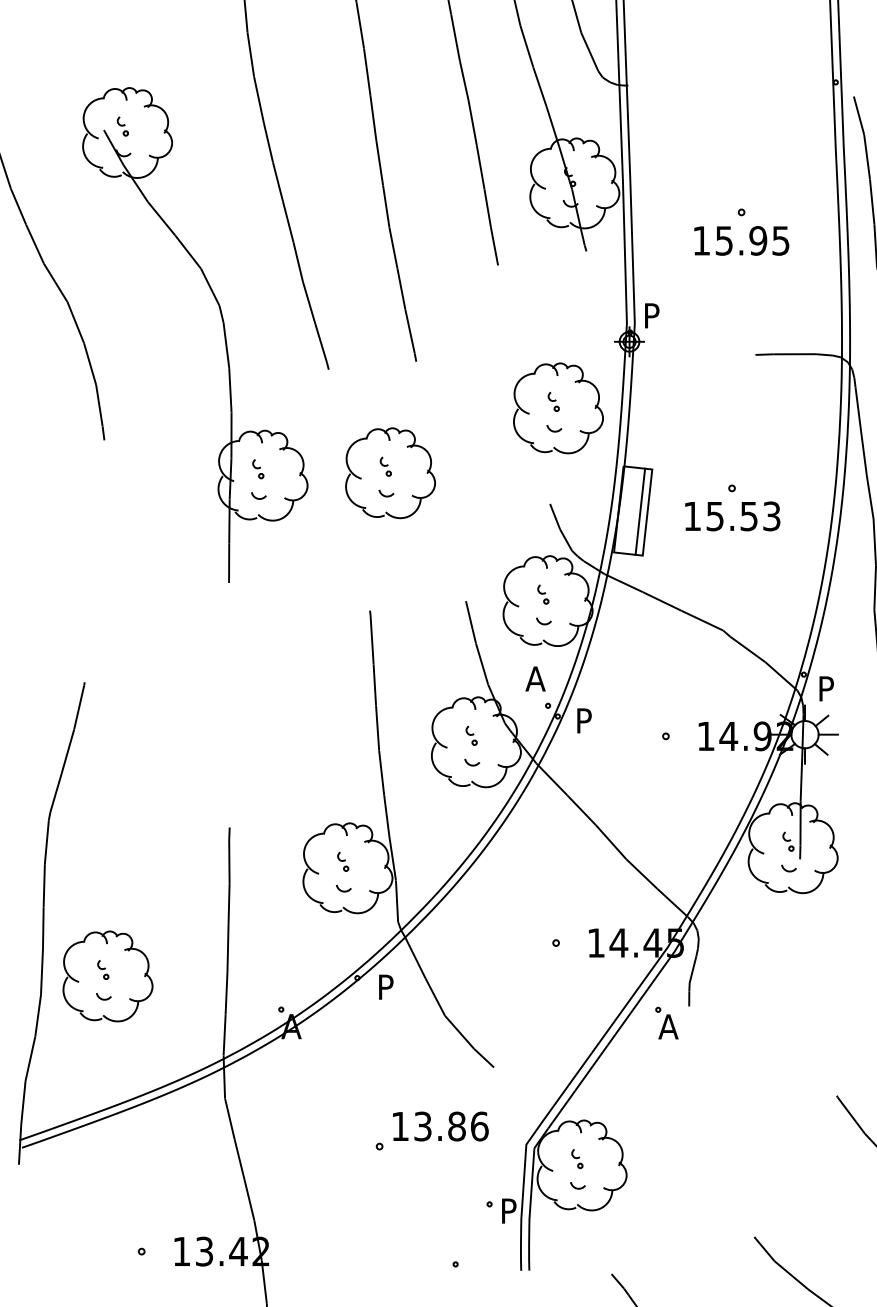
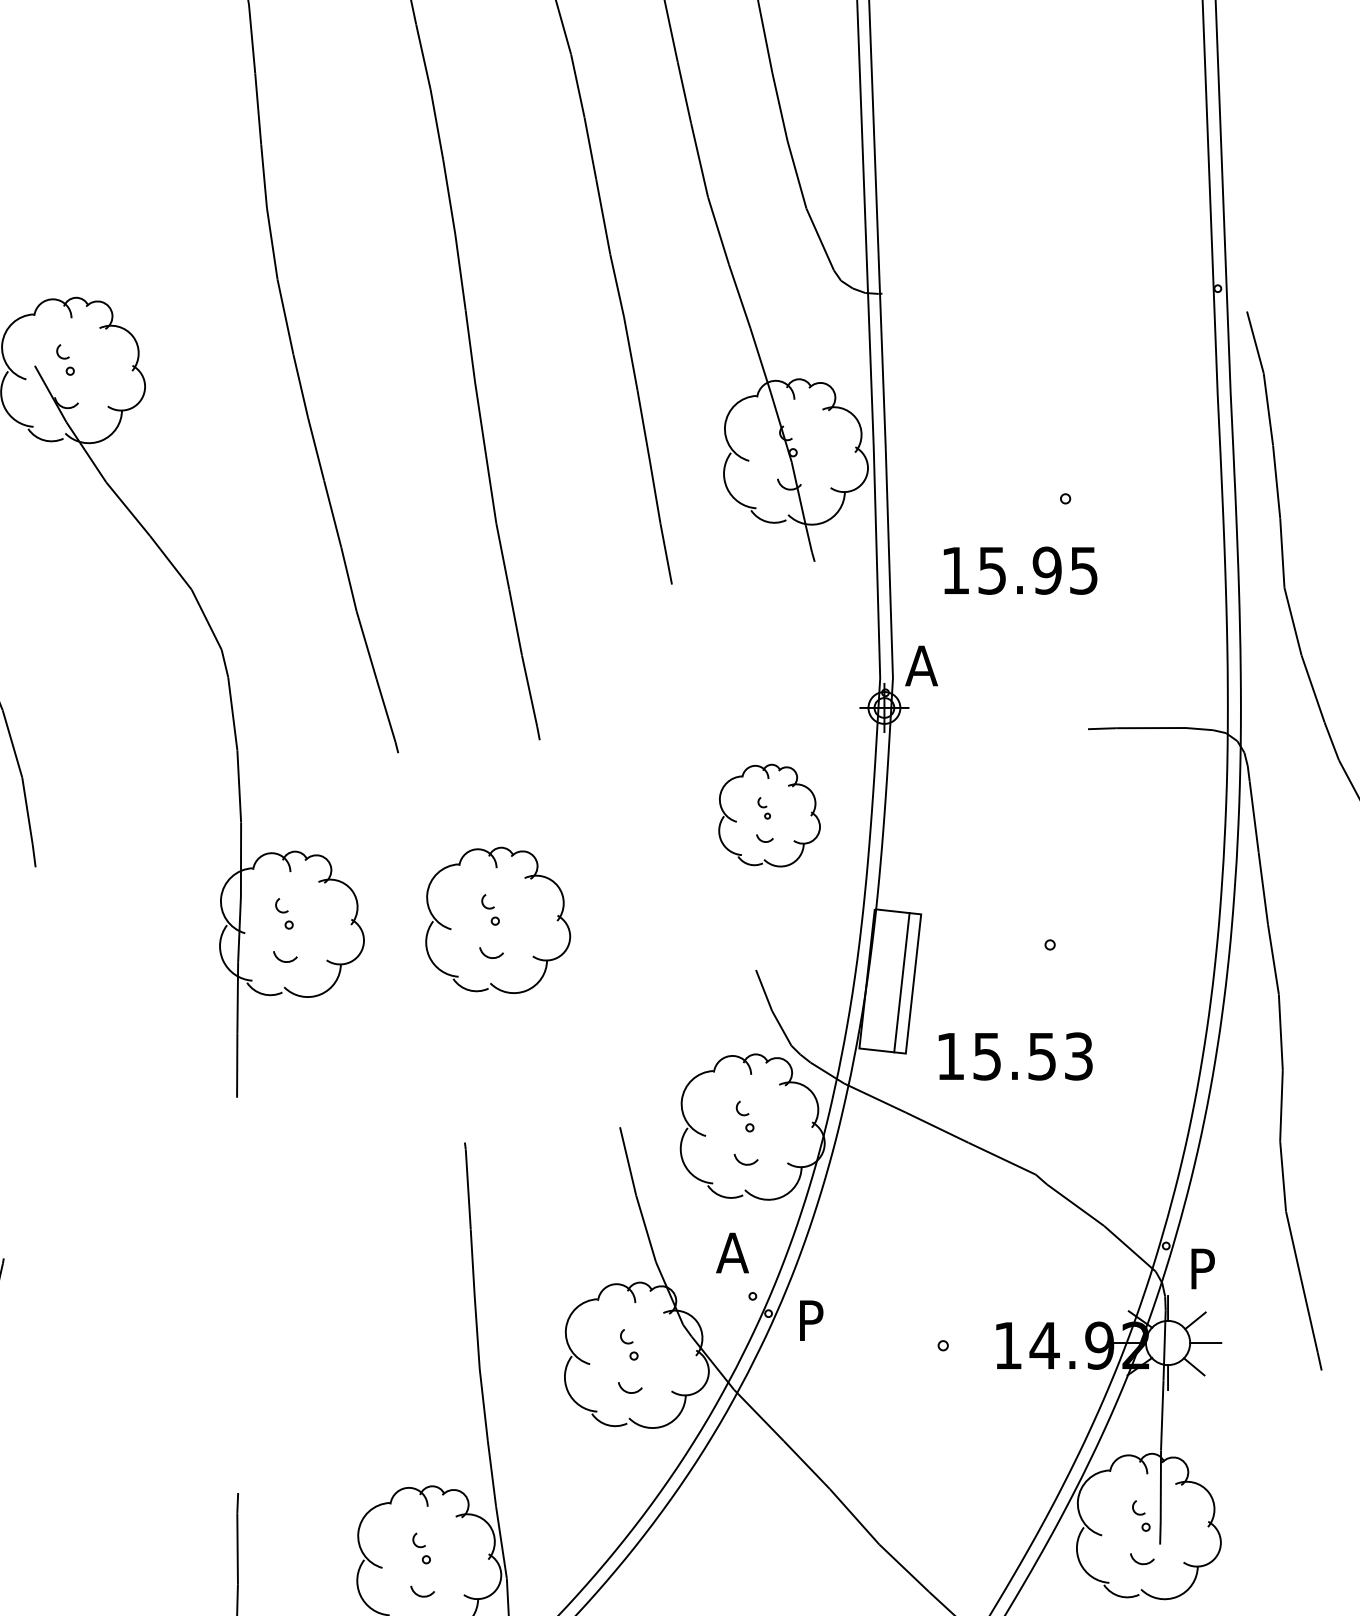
text: (741, 240) -> (1020, 570), moved
text: (652, 315) -> (921, 665), P -> A
part: (558, 408) -> (769, 815), size x0.7
text: (732, 516) -> (1015, 1056), moved

